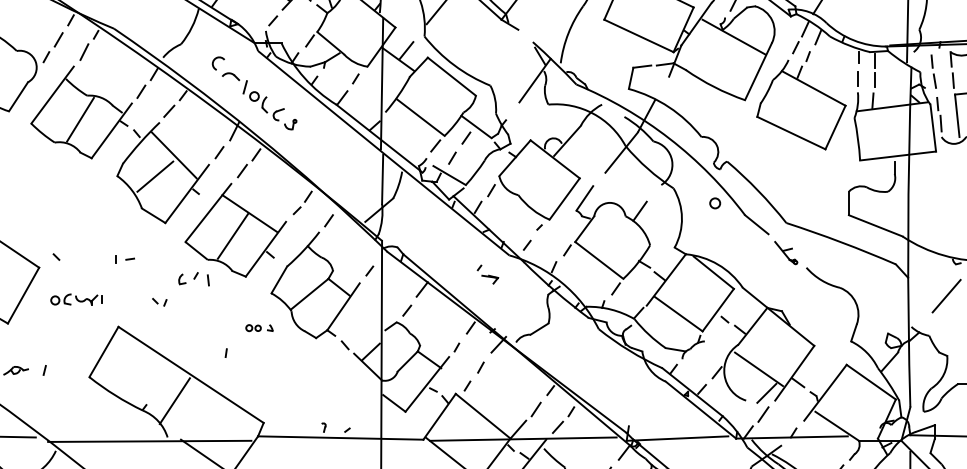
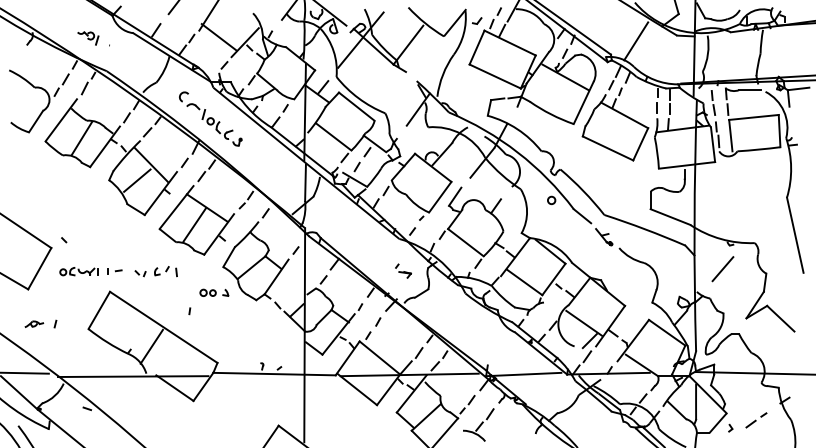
part: (124, 260) -> (114, 271), moved
part: (487, 273) -> (403, 270), moved
part: (193, 279) -> (165, 271), moved
part: (259, 327) -> (214, 292), size x1.43

